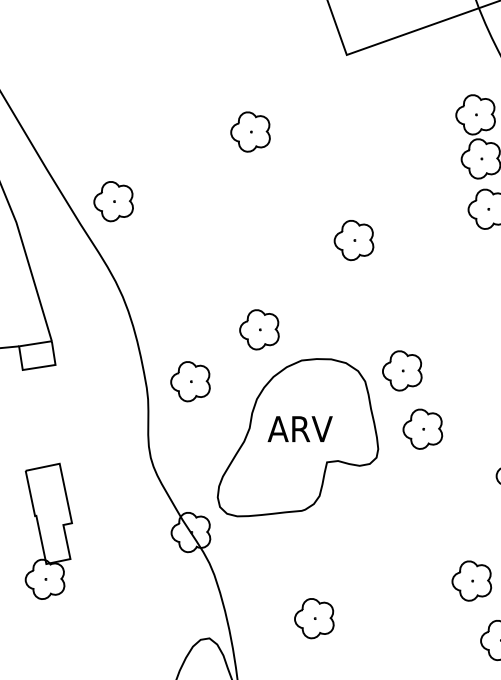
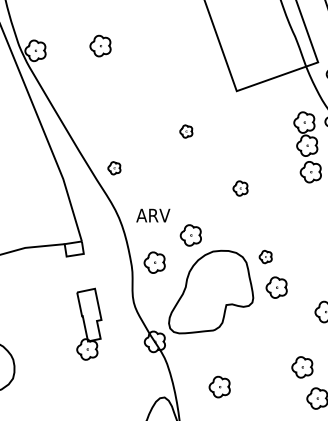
part: (251, 131) -> (186, 131), size x0.6
part: (113, 202) -> (114, 168), size x0.6
part: (353, 240) -> (240, 188), size x0.7
part: (401, 369) -> (265, 256), size x0.6
text: (300, 428) -> (153, 215), moved
part: (49, 529) -> (89, 323), moved

